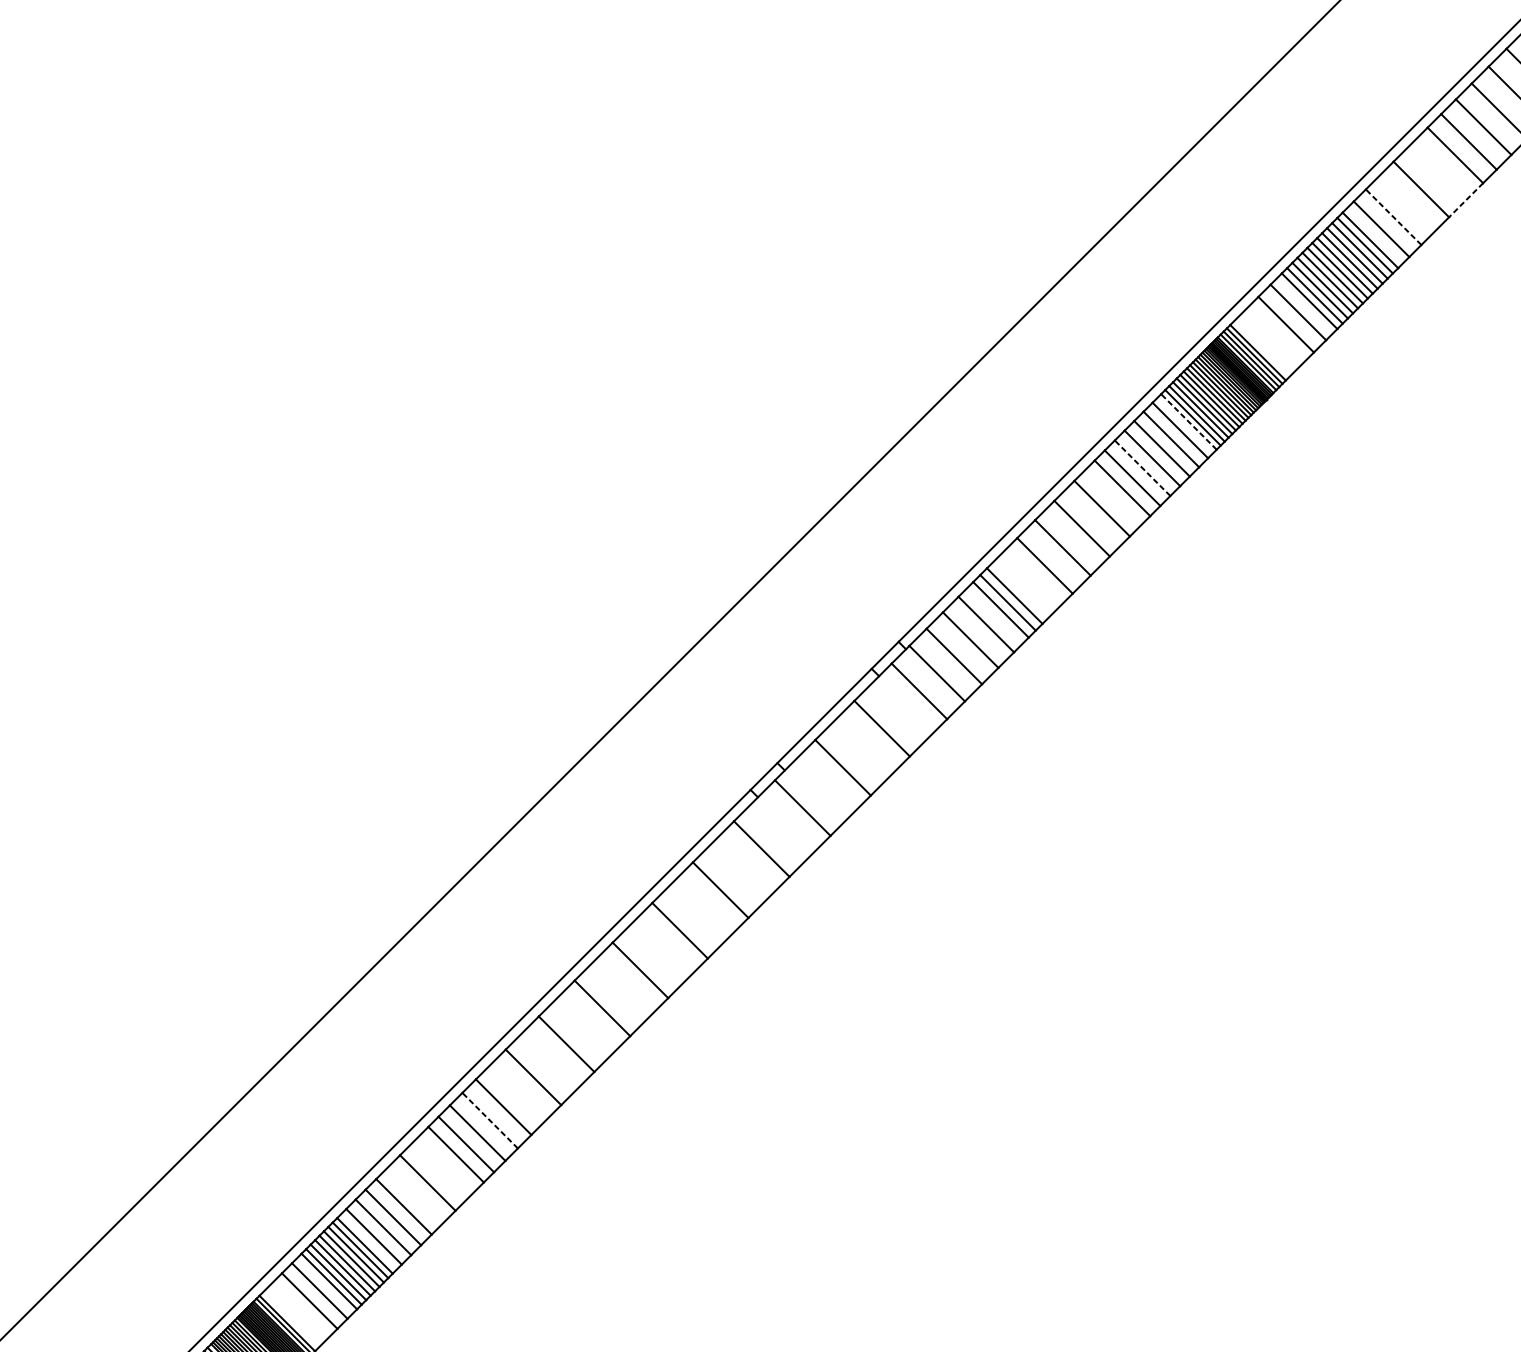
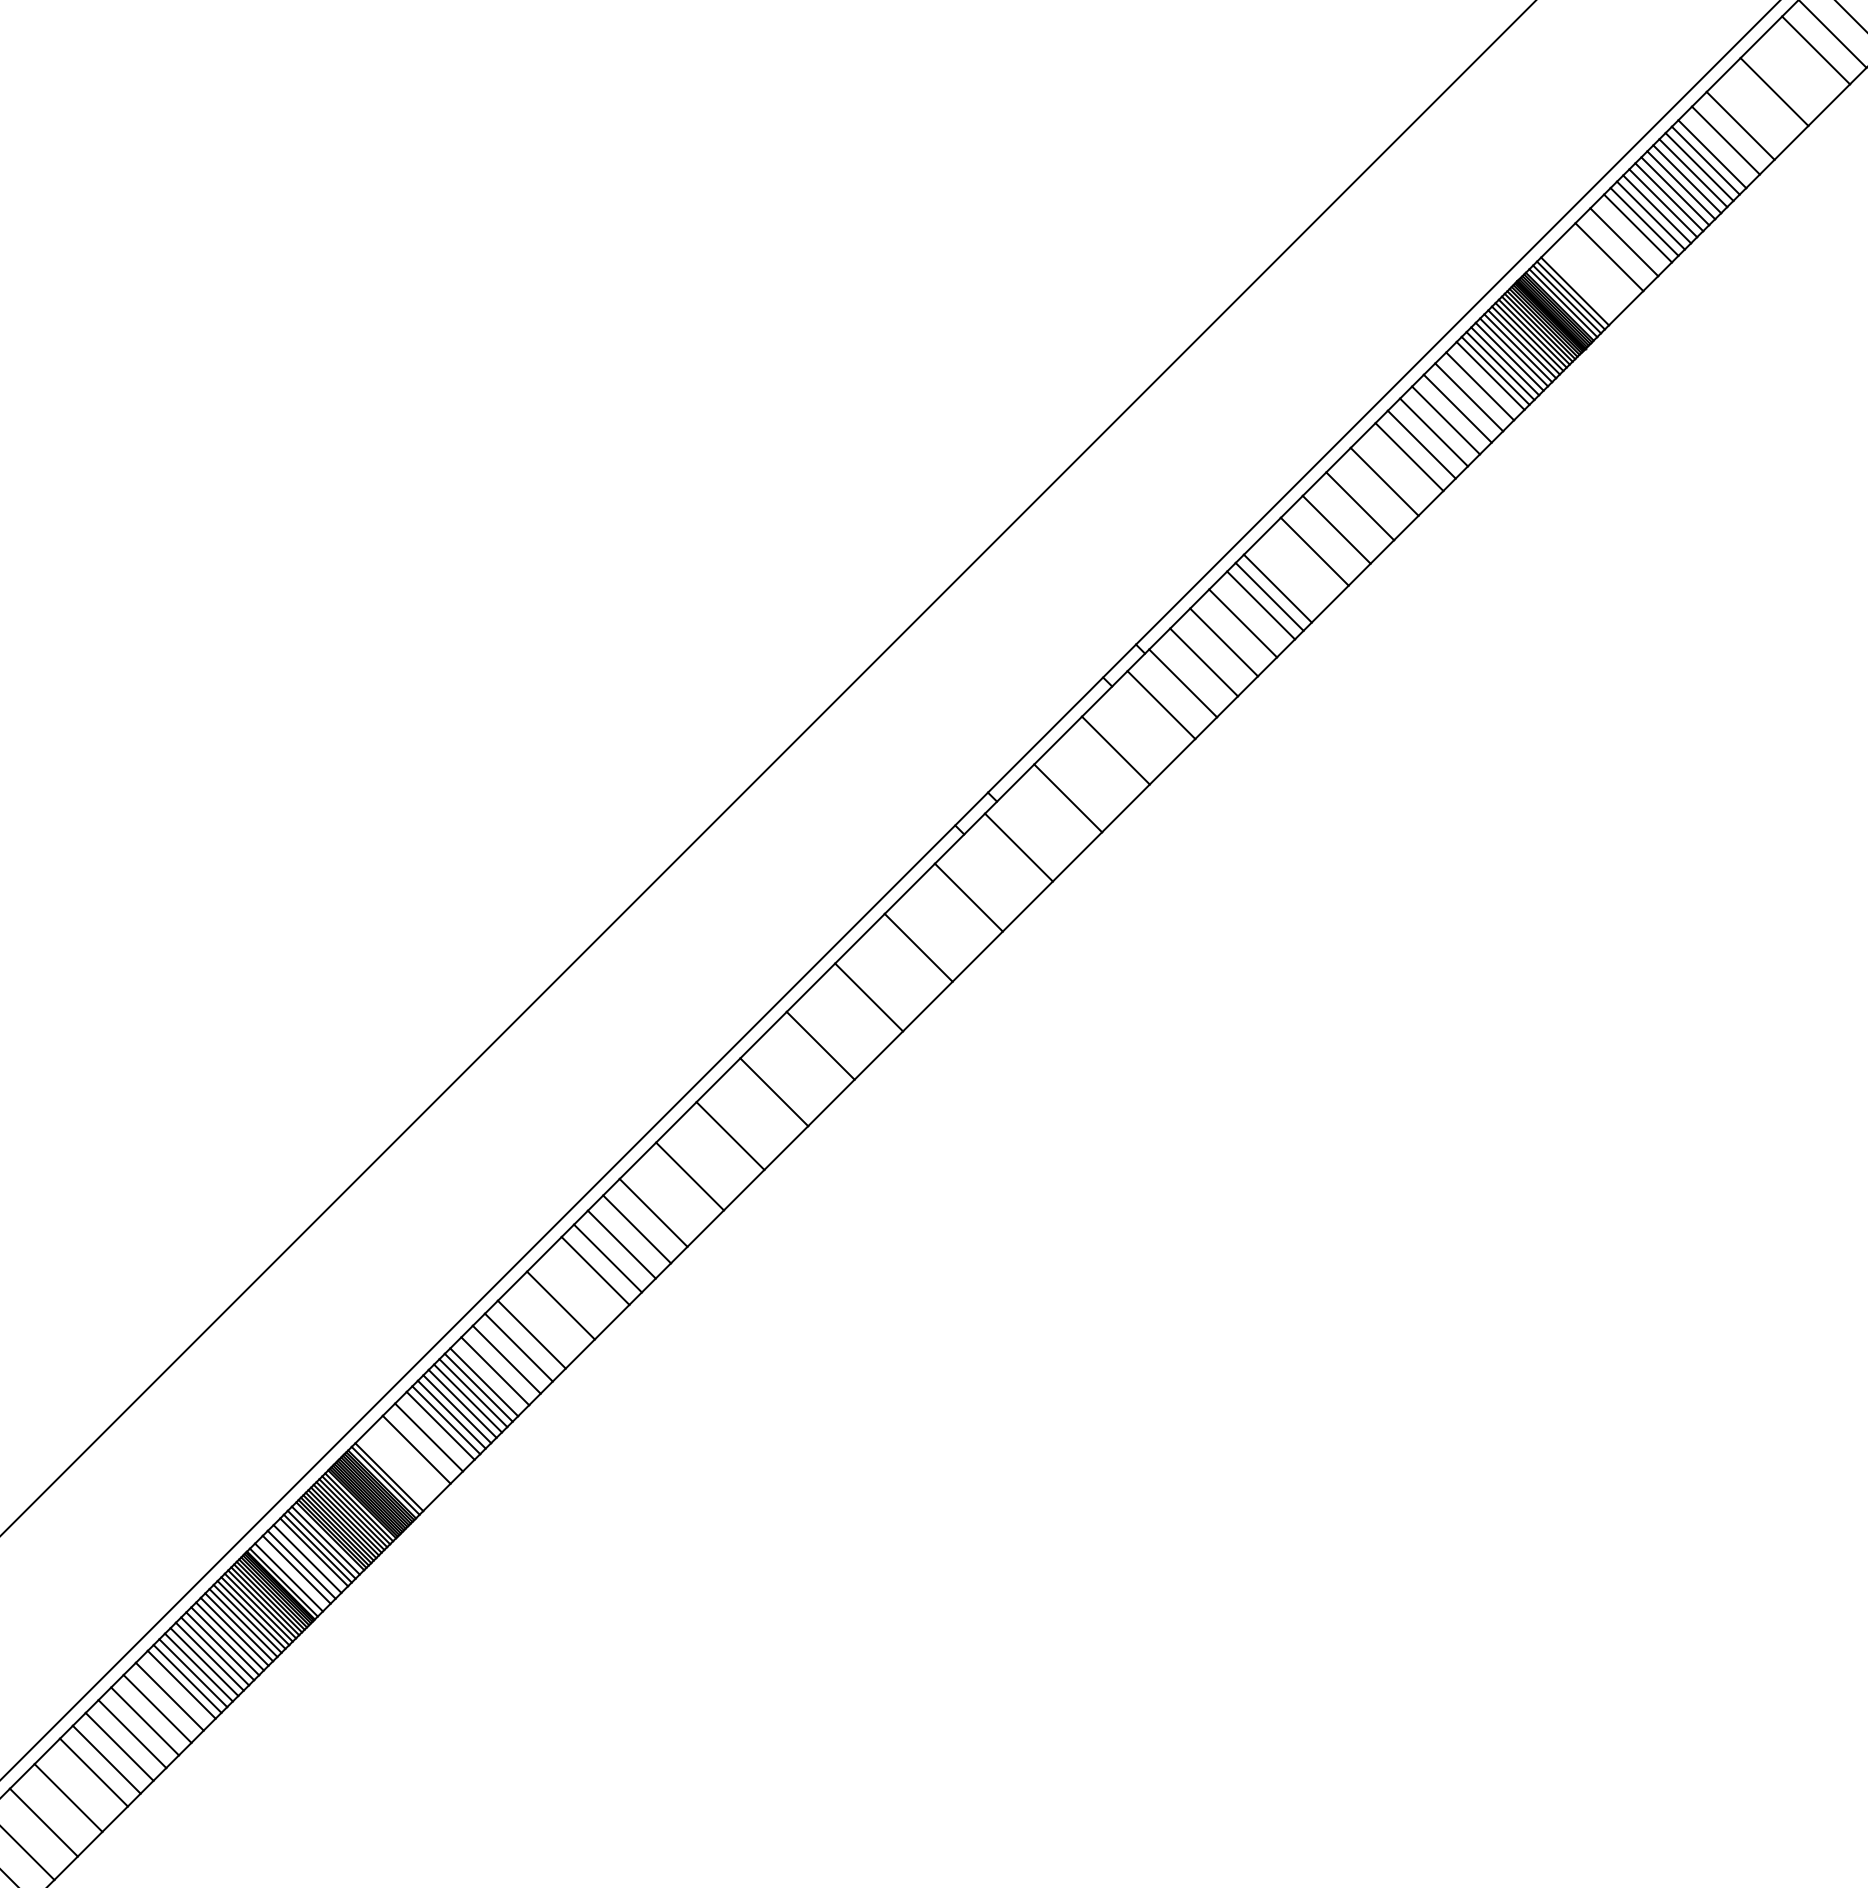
line: (1465, 200) -> (1828, 105), dashed -> solid
line: (1393, 216) -> (1740, 125), dashed -> solid
line: (1188, 421) -> (1490, 375), dashed -> solid
line: (1142, 468) -> (1434, 432), dashed -> solid
line: (490, 1120) -> (637, 1229), dashed -> solid

